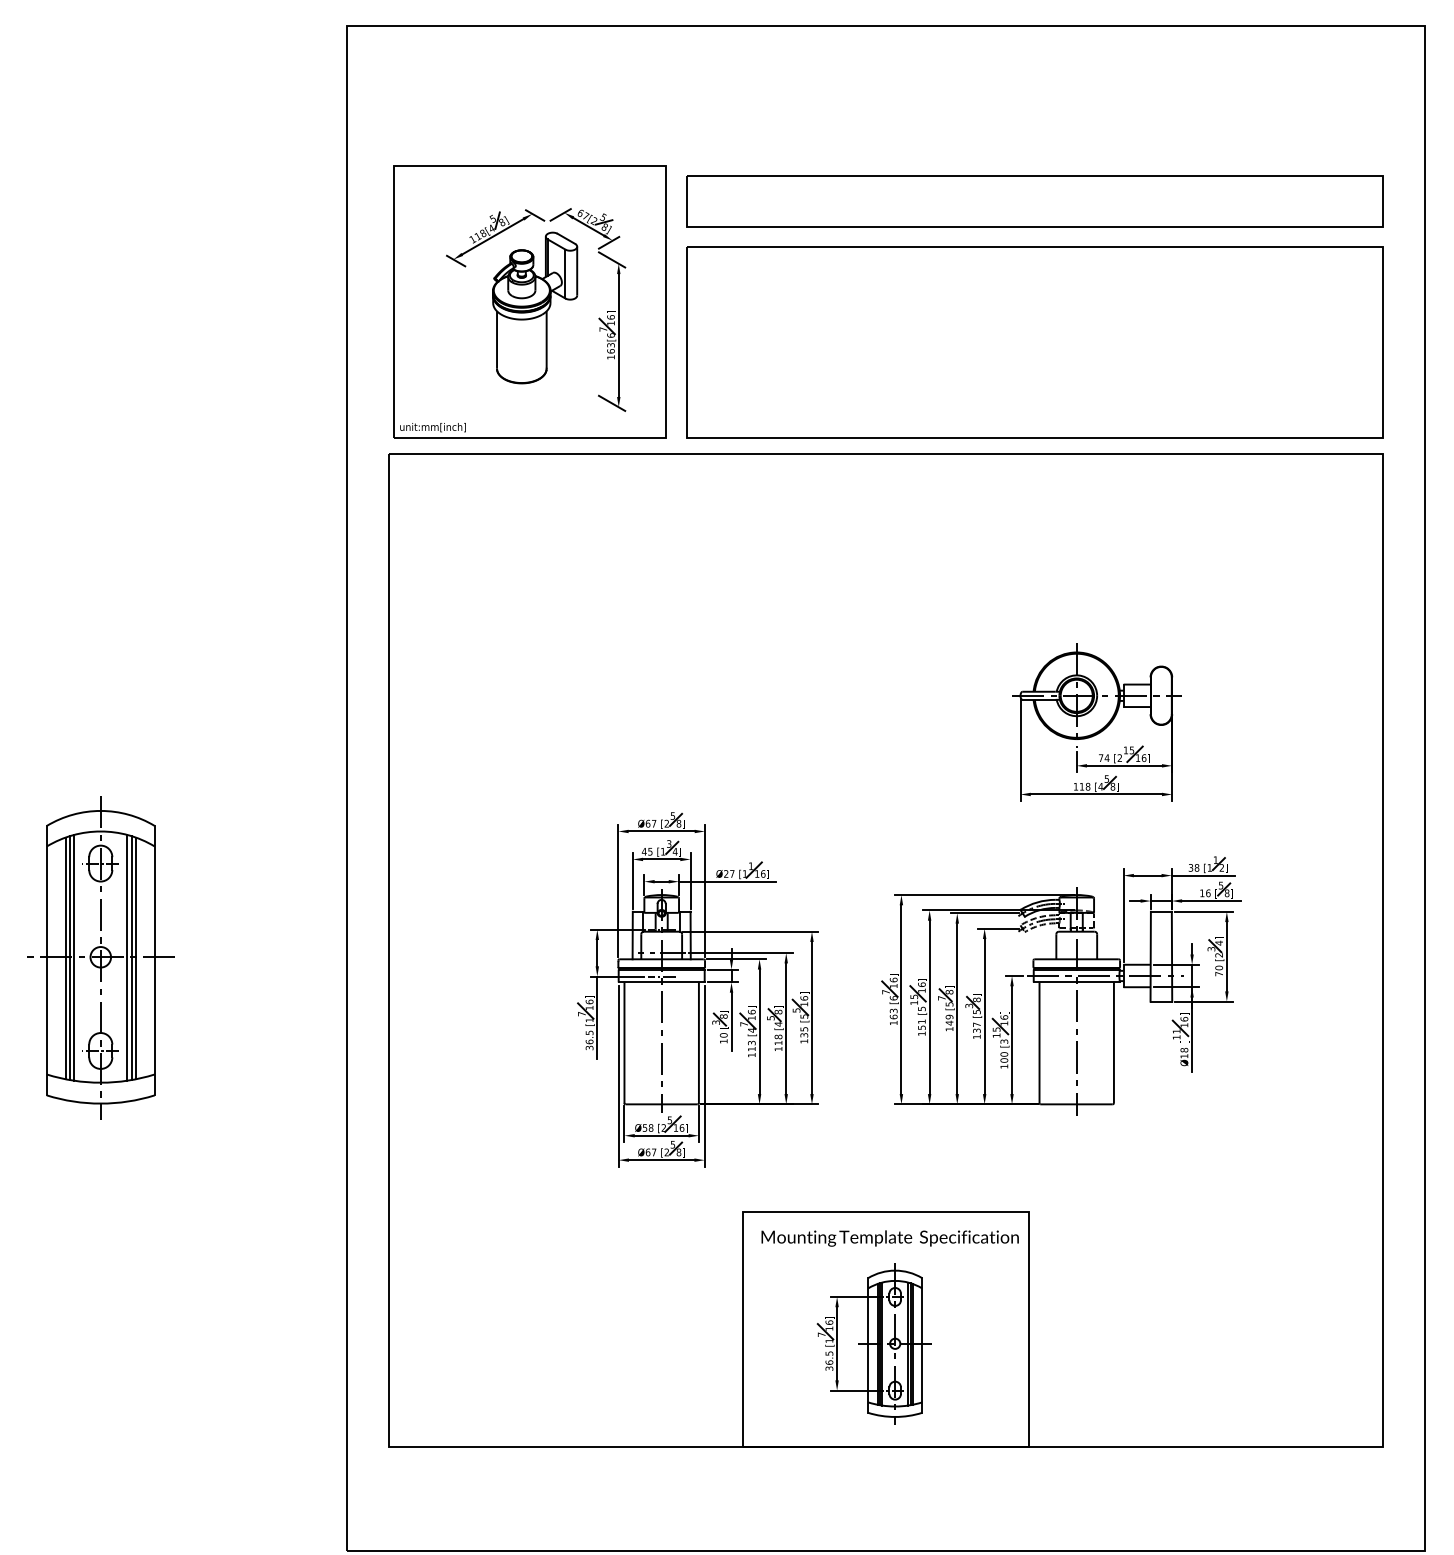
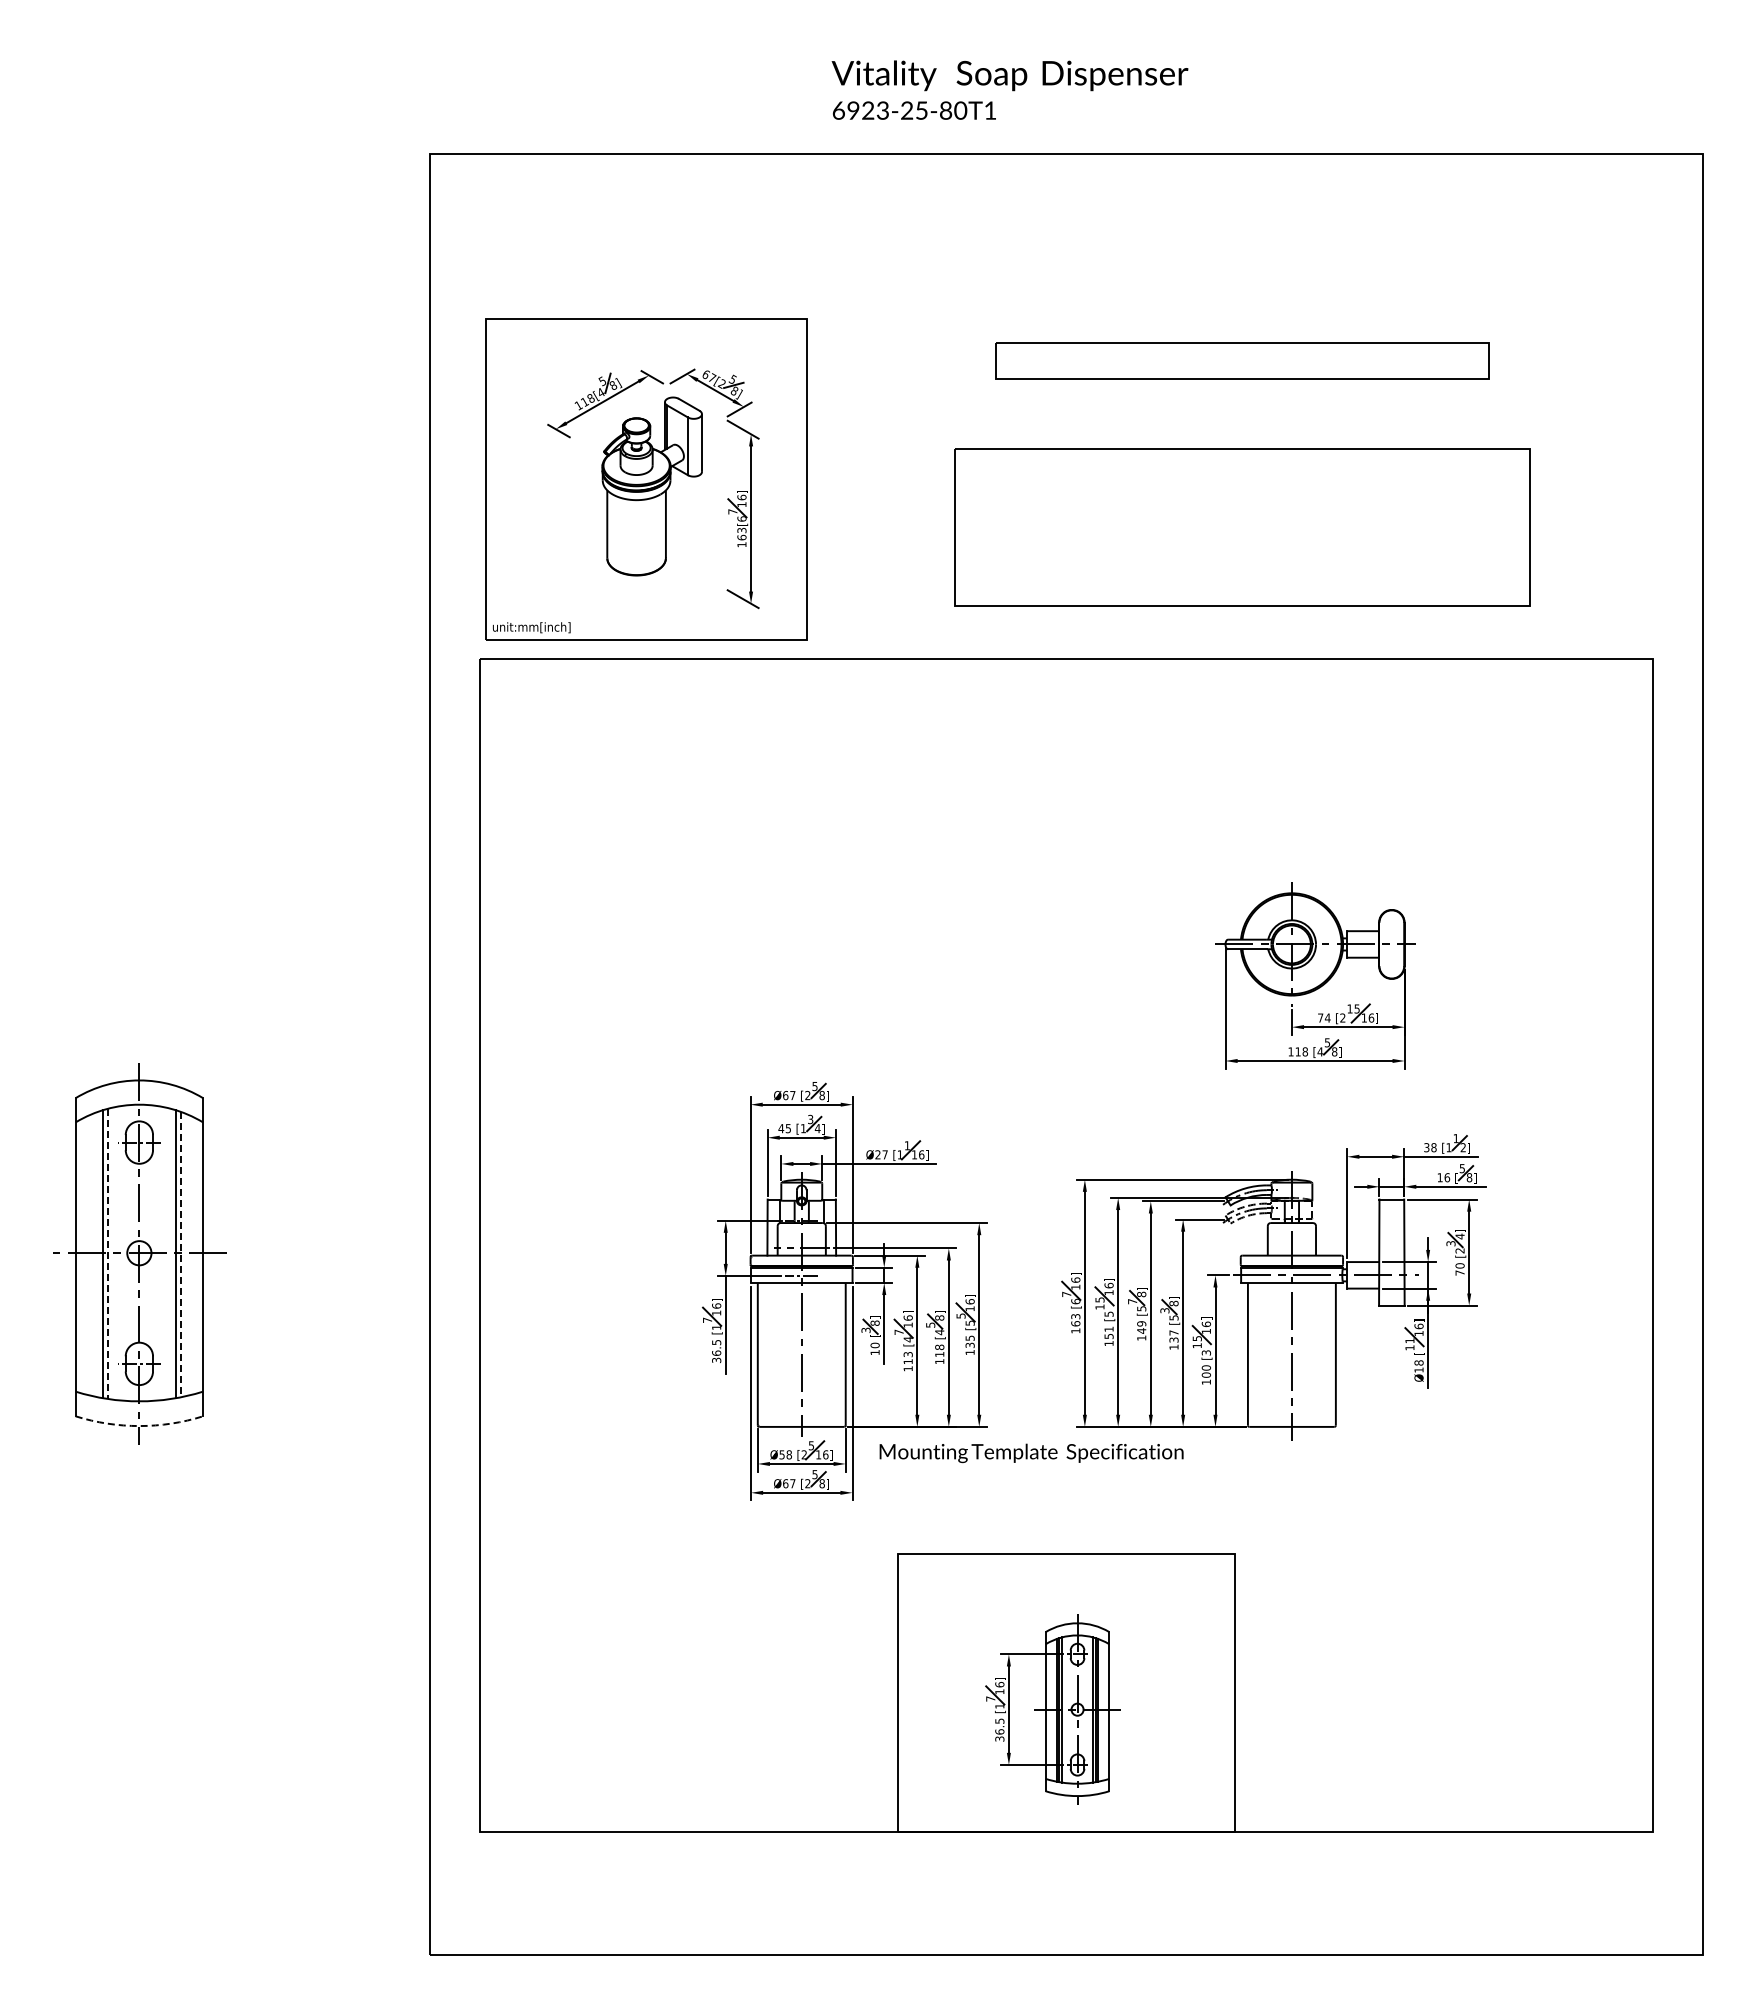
part: (1034, 201) -> (1241, 360), size x0.6
part: (1034, 342) -> (1241, 527), size x0.7
line: (127, 957) -> (170, 1253), removed
line: (65, 958) -> (97, 1254), removed
line: (74, 958) -> (108, 1254), solid -> dashed
line: (135, 958) -> (180, 1254), solid -> dashed
arc: (100, 1104) -> (139, 1426), solid -> dashed
text: (890, 1238) -> (1031, 1453), moved

